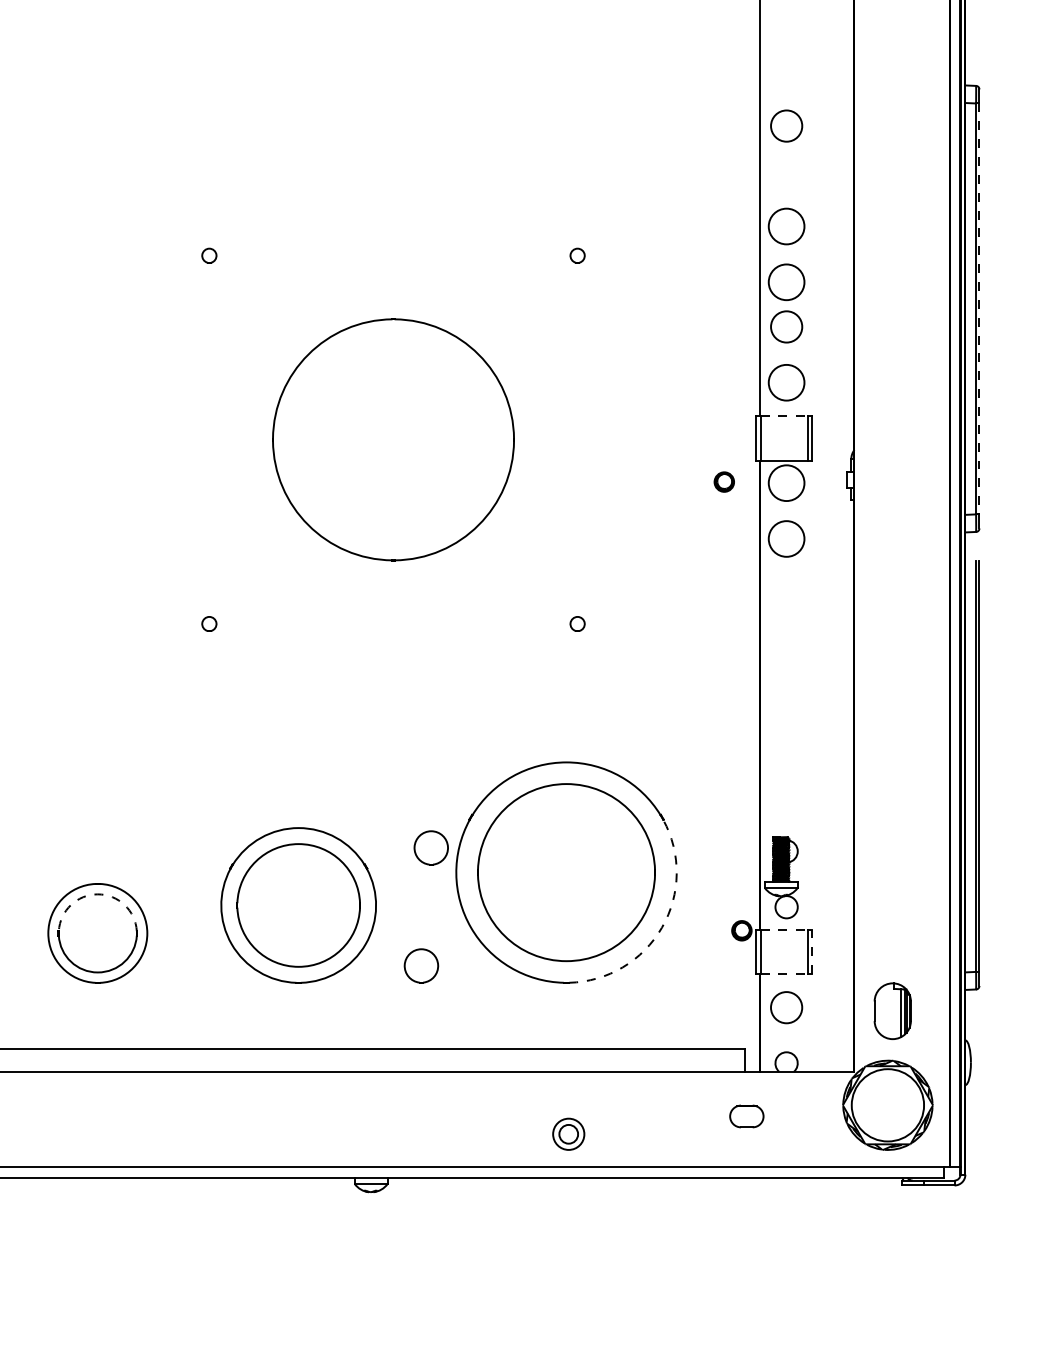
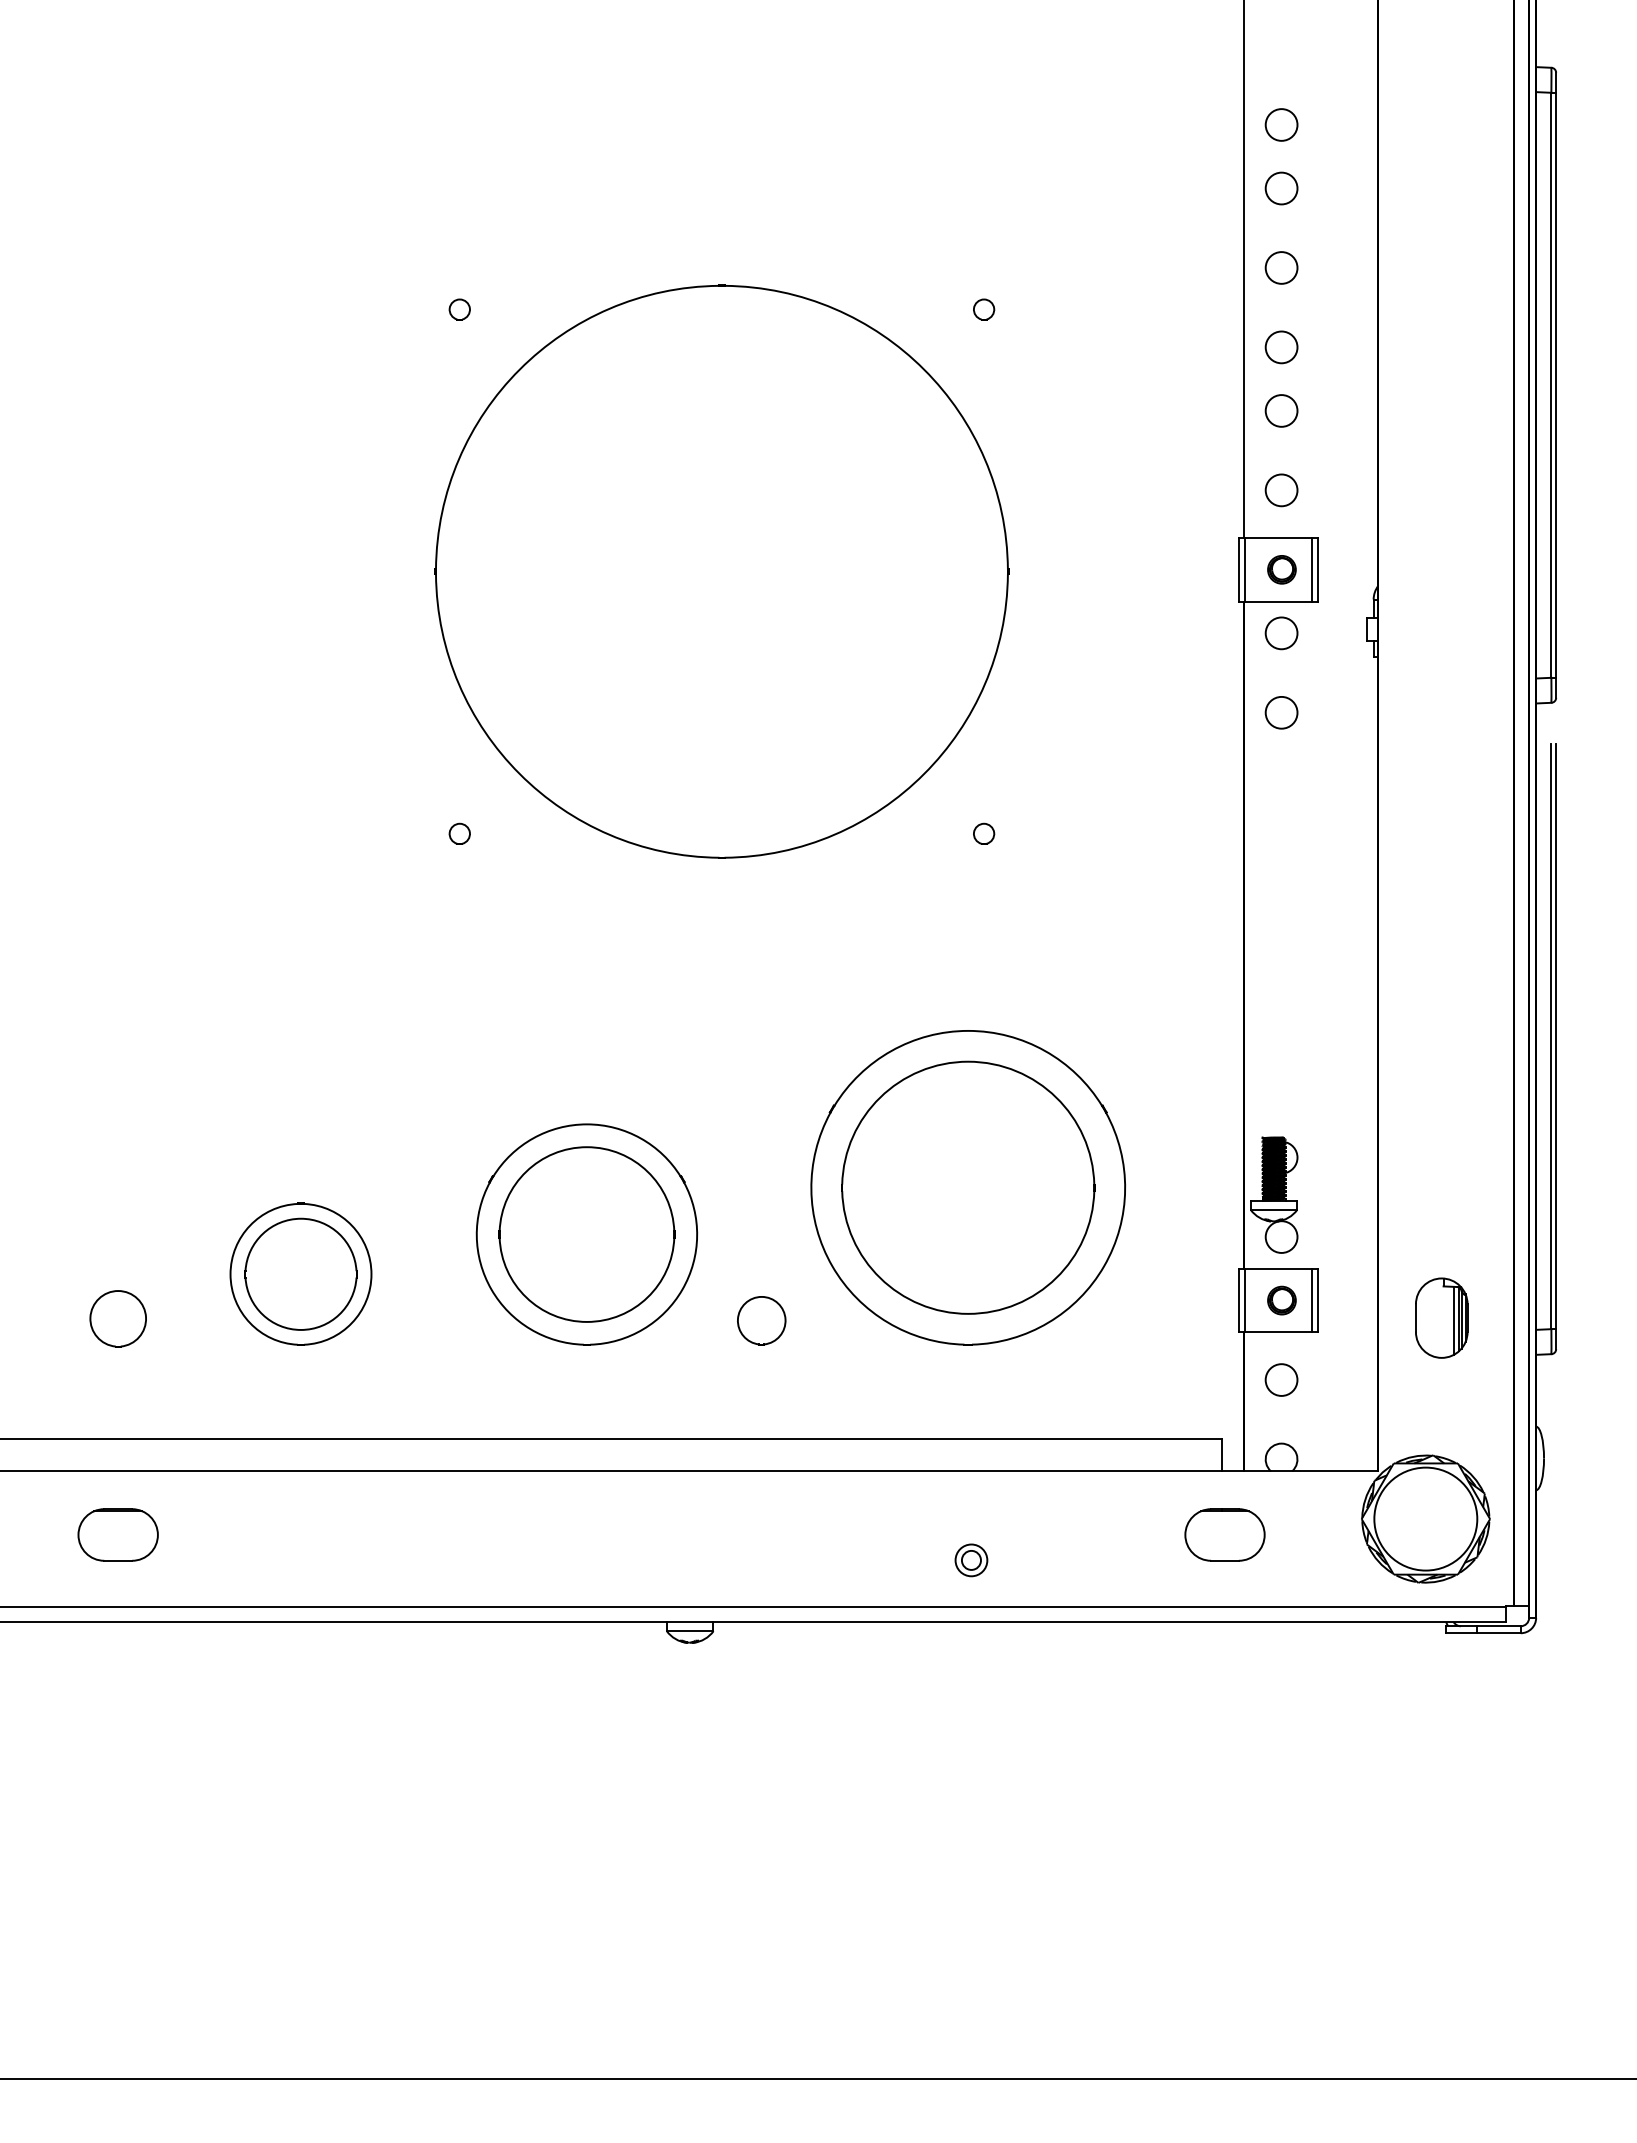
circle: (786, 125) -> (1281, 124), size x0.71
circle: (786, 170) -> (1281, 188), added
circle: (786, 226) -> (1281, 267), size x0.62
circle: (786, 282) -> (1281, 347), size x0.62
line: (979, 309) -> (1556, 385), dashed -> solid
circle: (786, 326) -> (1281, 410), size x0.71
circle: (786, 382) -> (1281, 490), size x0.62
line: (784, 416) -> (1278, 538), dashed -> solid
part: (393, 439) -> (721, 571), size x1.67
part: (724, 481) -> (1281, 569), moved
circle: (786, 483) -> (1281, 633), size x0.62
circle: (786, 538) -> (1281, 712), size x0.62
part: (431, 847) -> (775, 1152), removed
arc: (98, 894) -> (301, 1218), dashed -> solid
arc: (662, 927) -> (1104, 1266), dashed -> solid
line: (784, 929) -> (1278, 1268), dashed -> solid
part: (741, 930) -> (1281, 1300), moved
line: (812, 951) -> (1318, 1300), dashed -> solid
line: (784, 974) -> (1278, 1332), dashed -> solid
circle: (786, 1007) -> (1281, 1379), size x0.71
part: (892, 1010) -> (1441, 1317), moved
part: (746, 1116) -> (1224, 1534), size x1.67
part: (568, 1134) -> (971, 1560), size x0.71

